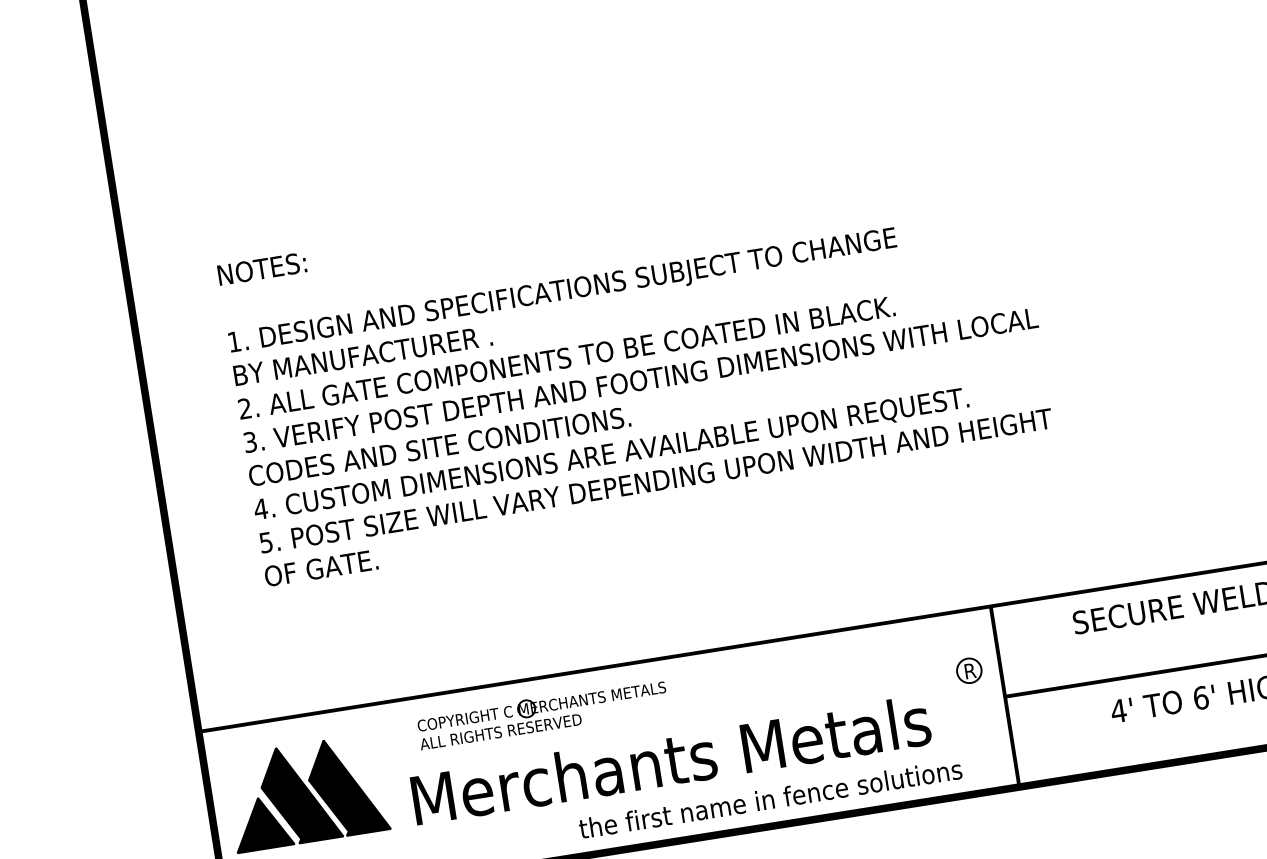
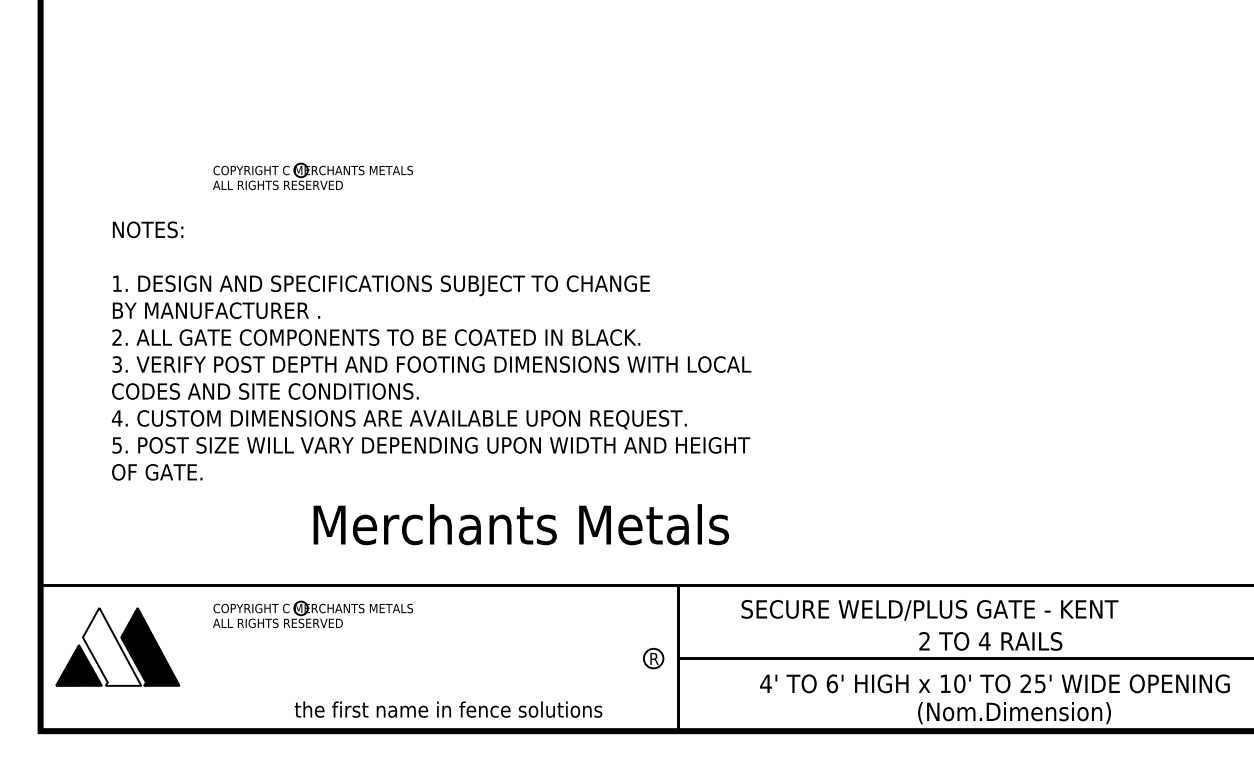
part: (455, 169) -> (312, 175), added
part: (969, 670) -> (653, 658), moved
text: (670, 760) -> (520, 524), moved
fill: (298, 793) -> (111, 646), removed
text: (770, 798) -> (448, 709), moved

